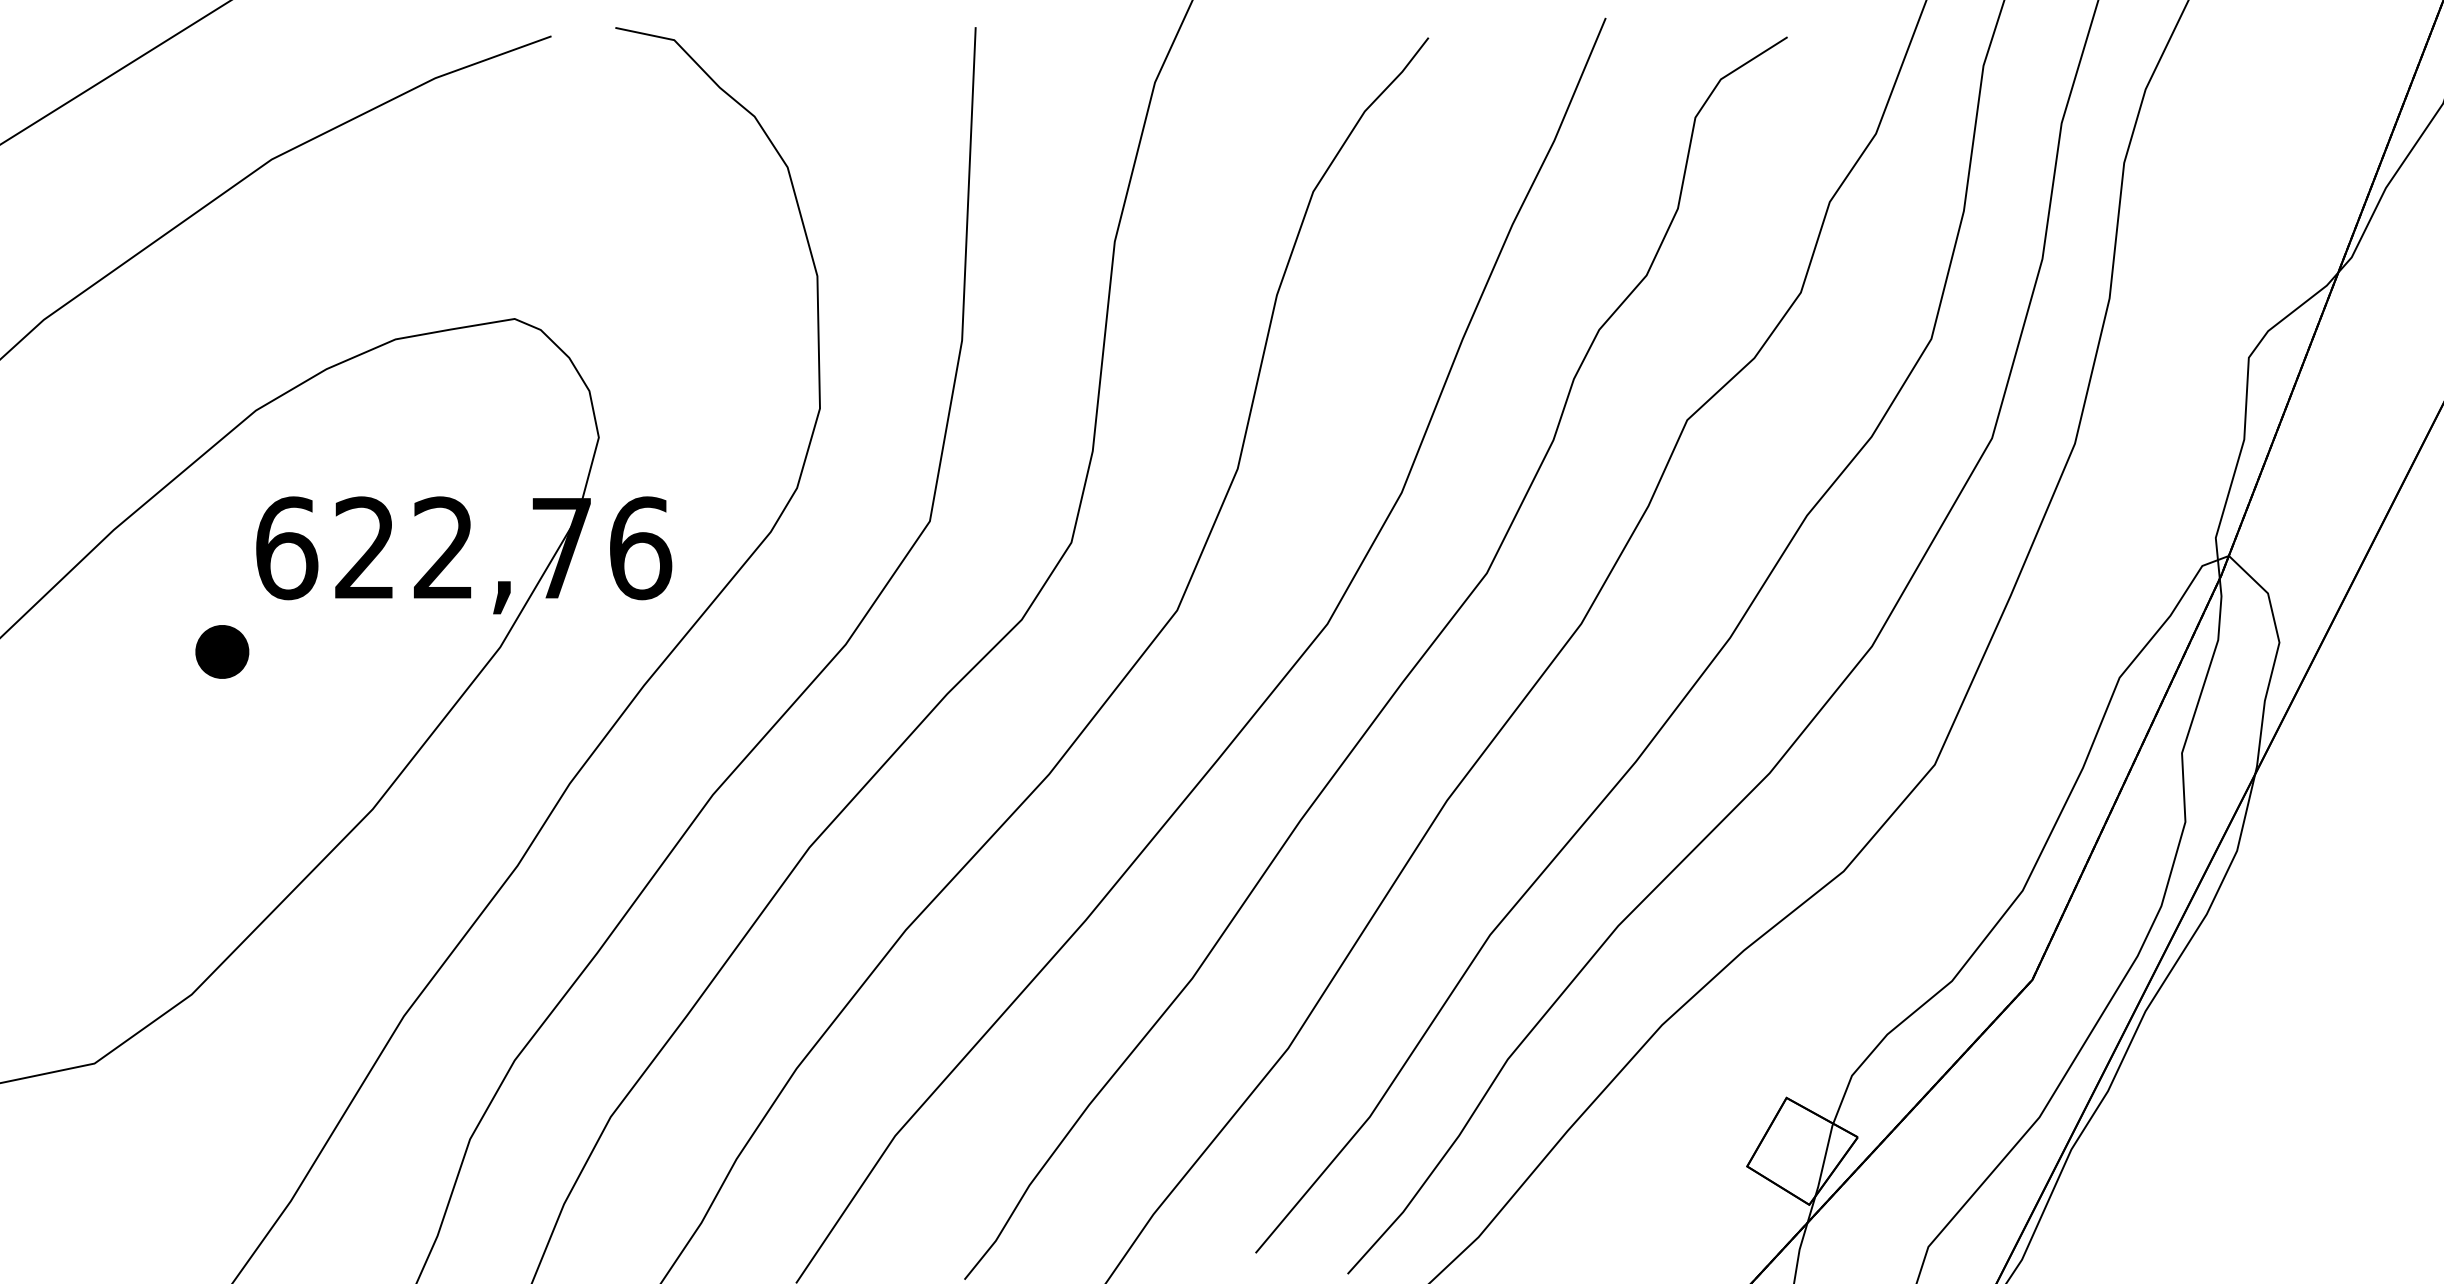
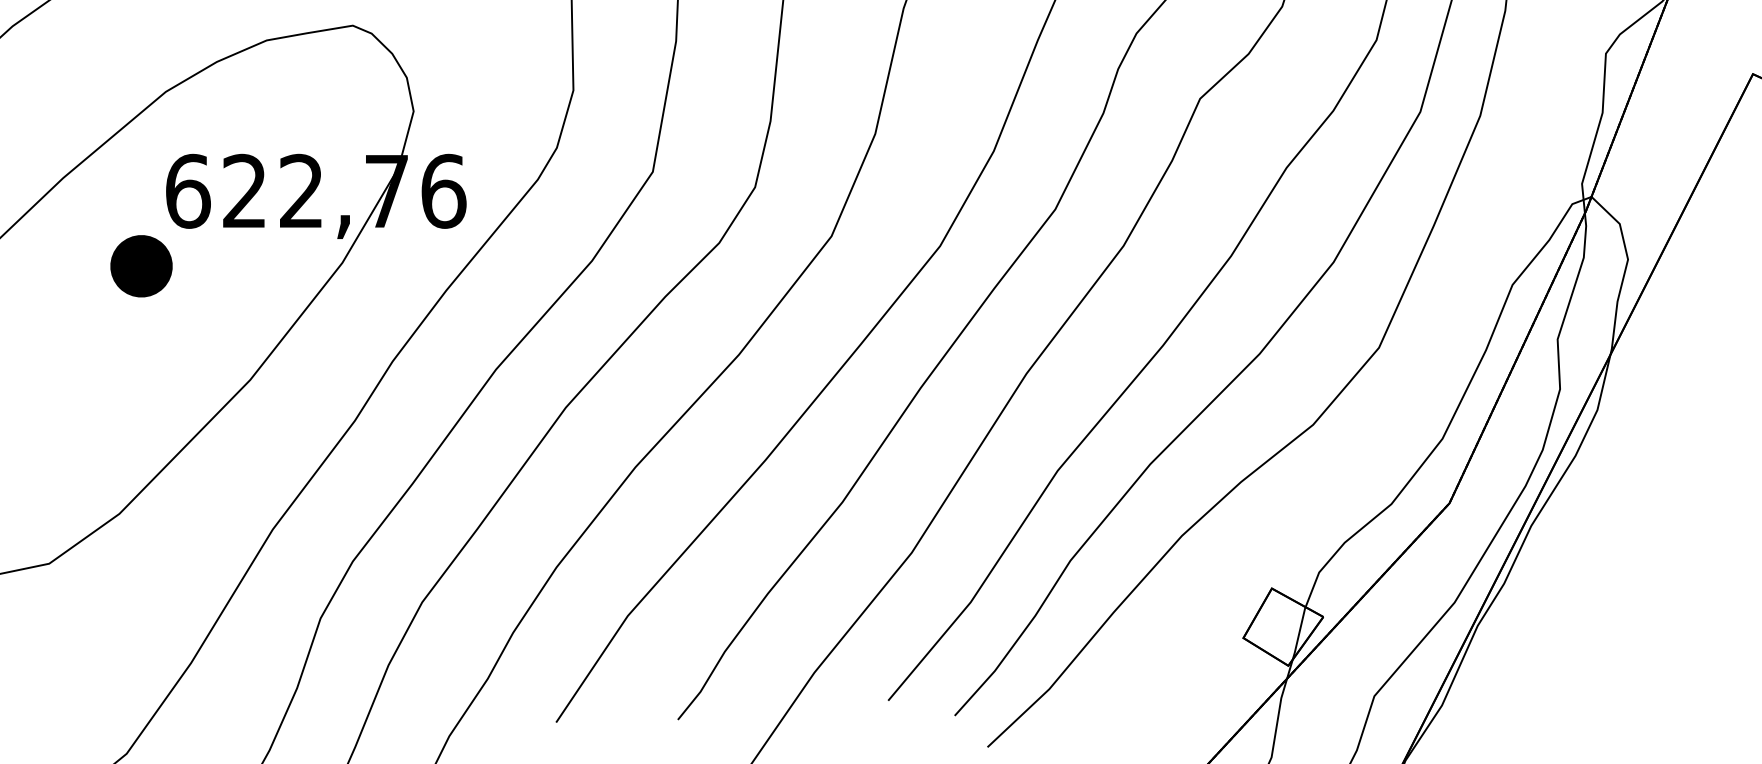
part: (222, 651) -> (141, 265), size x1.6

